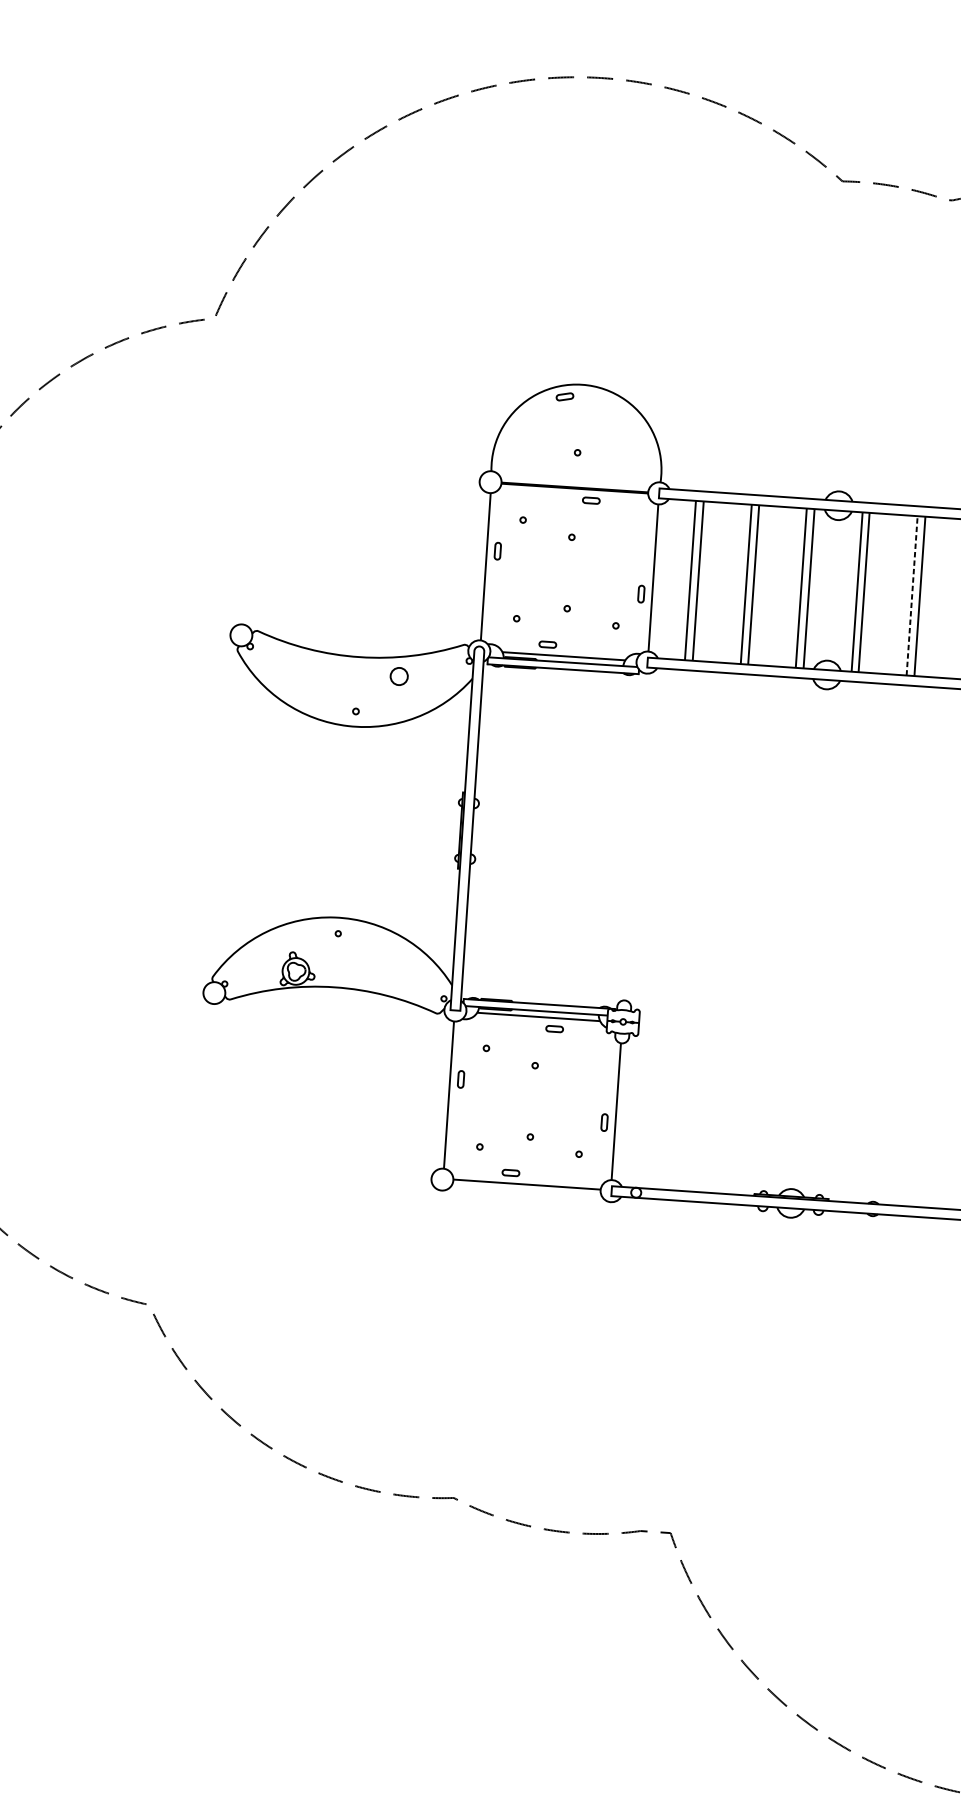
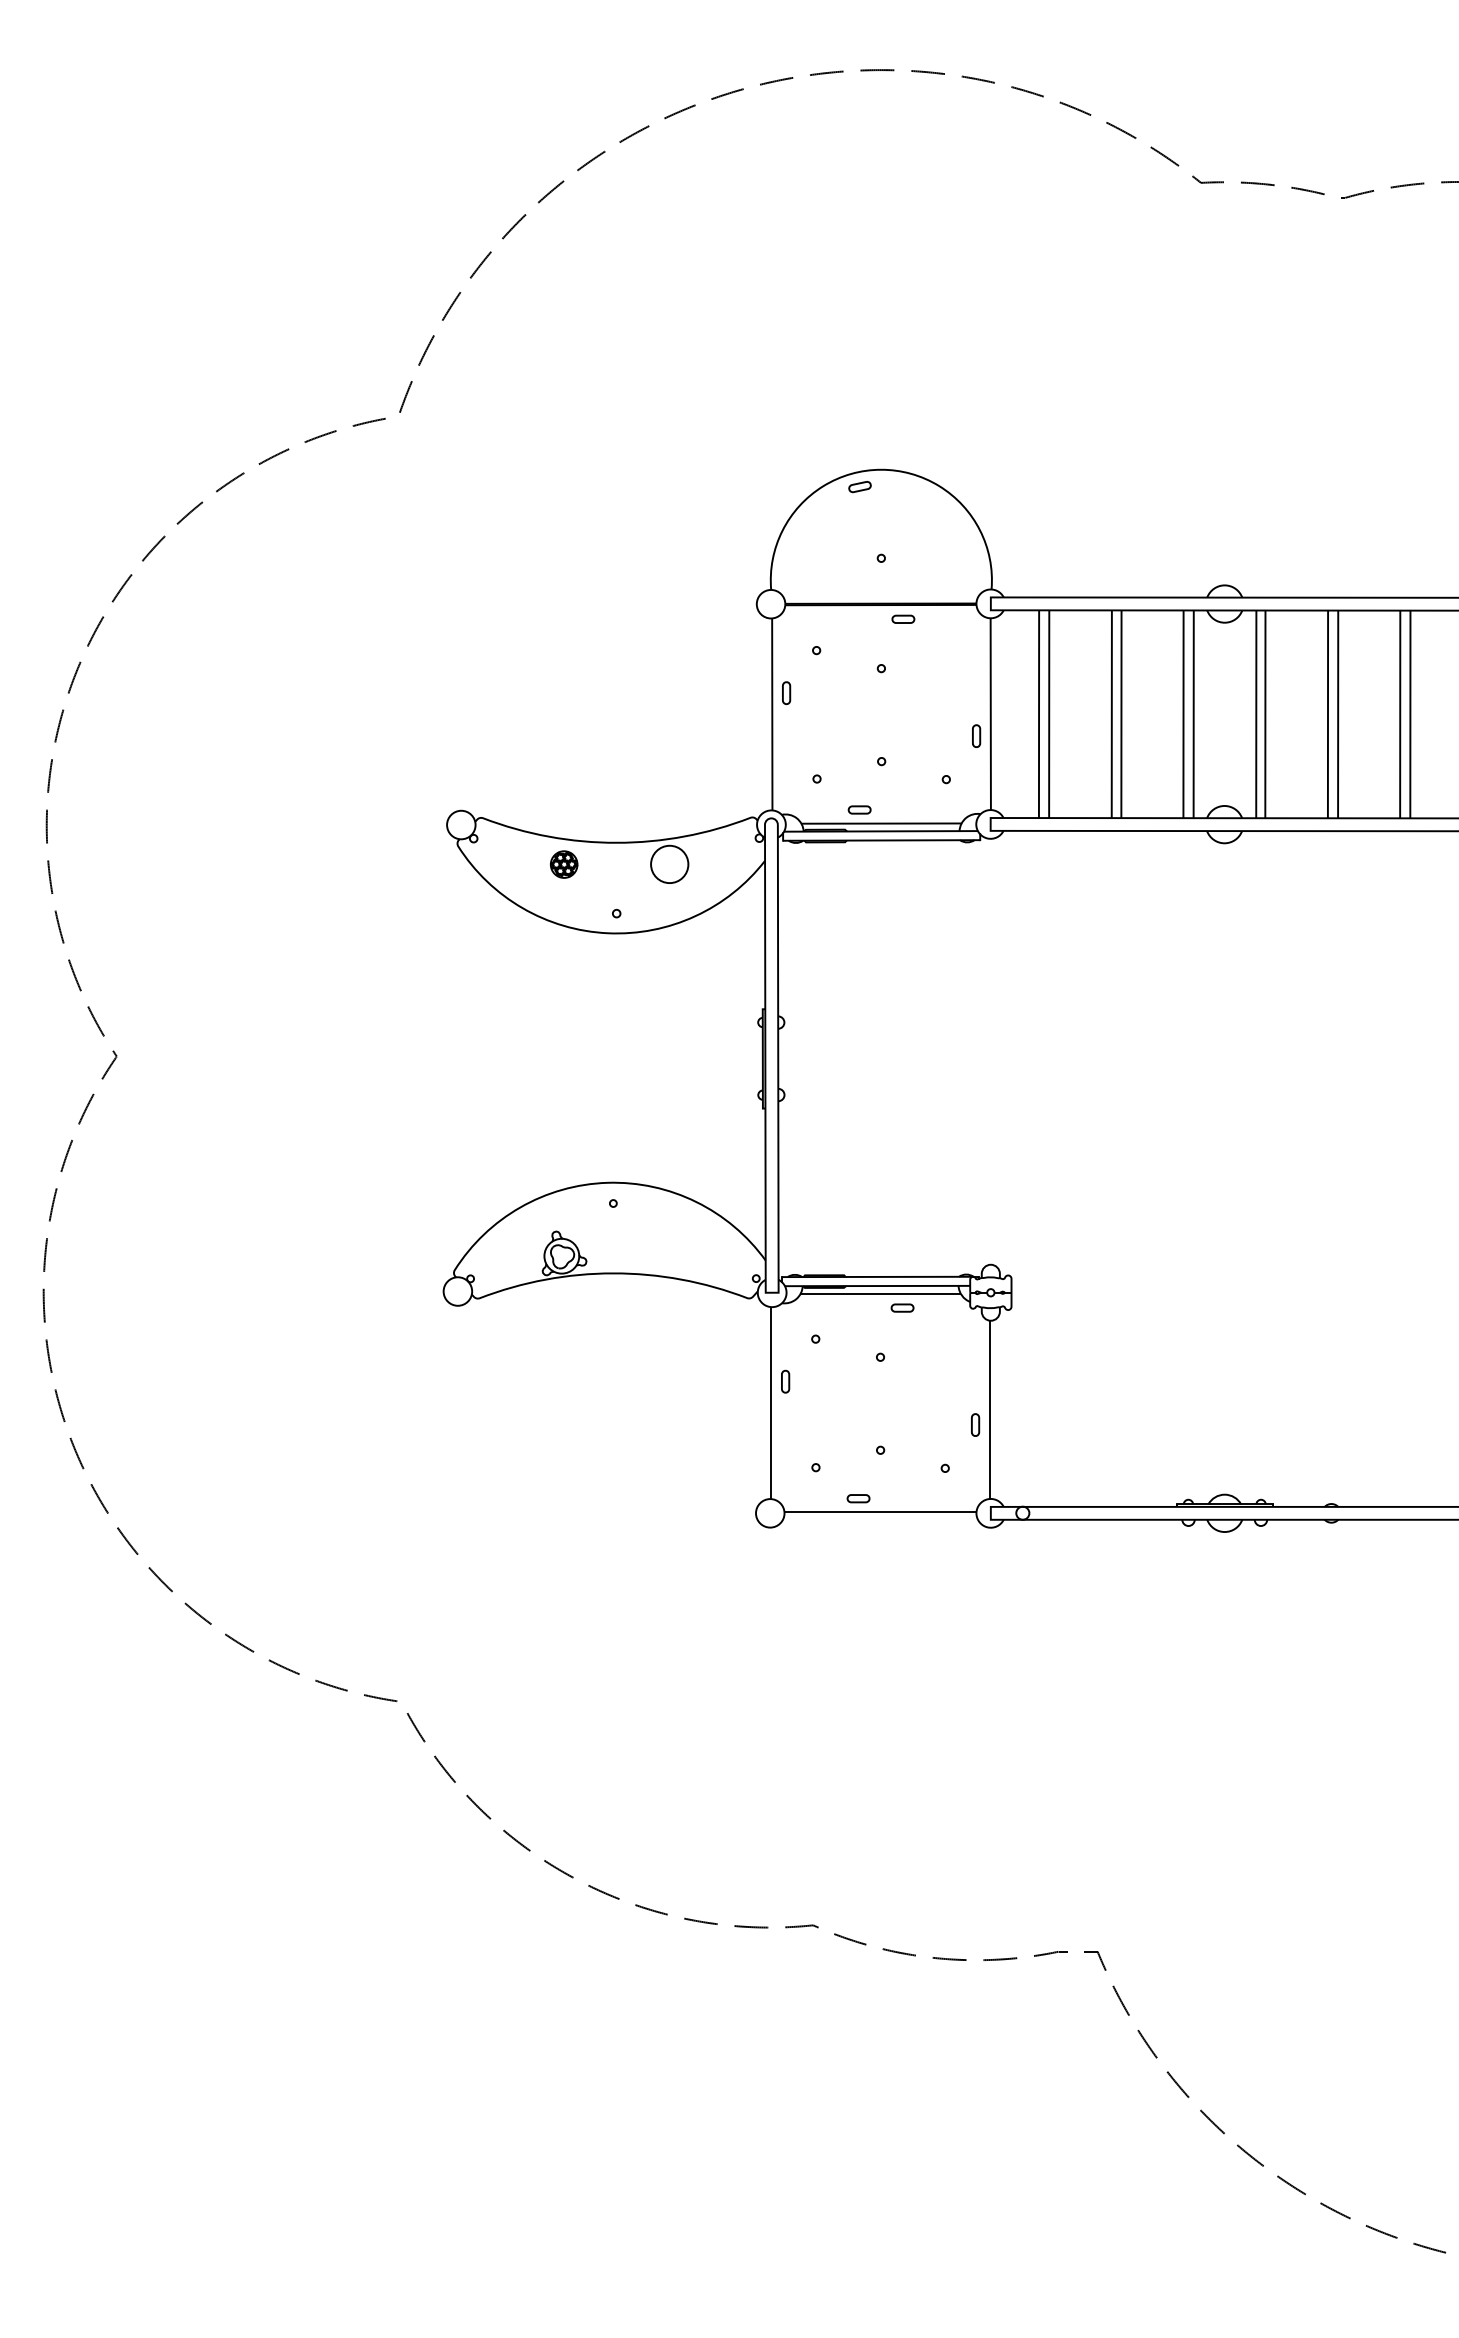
line: (912, 595) -> (1328, 714), dashed -> solid
part: (318, 671) -> (564, 864), added
circle: (399, 676) -> (669, 864), size x1.67

